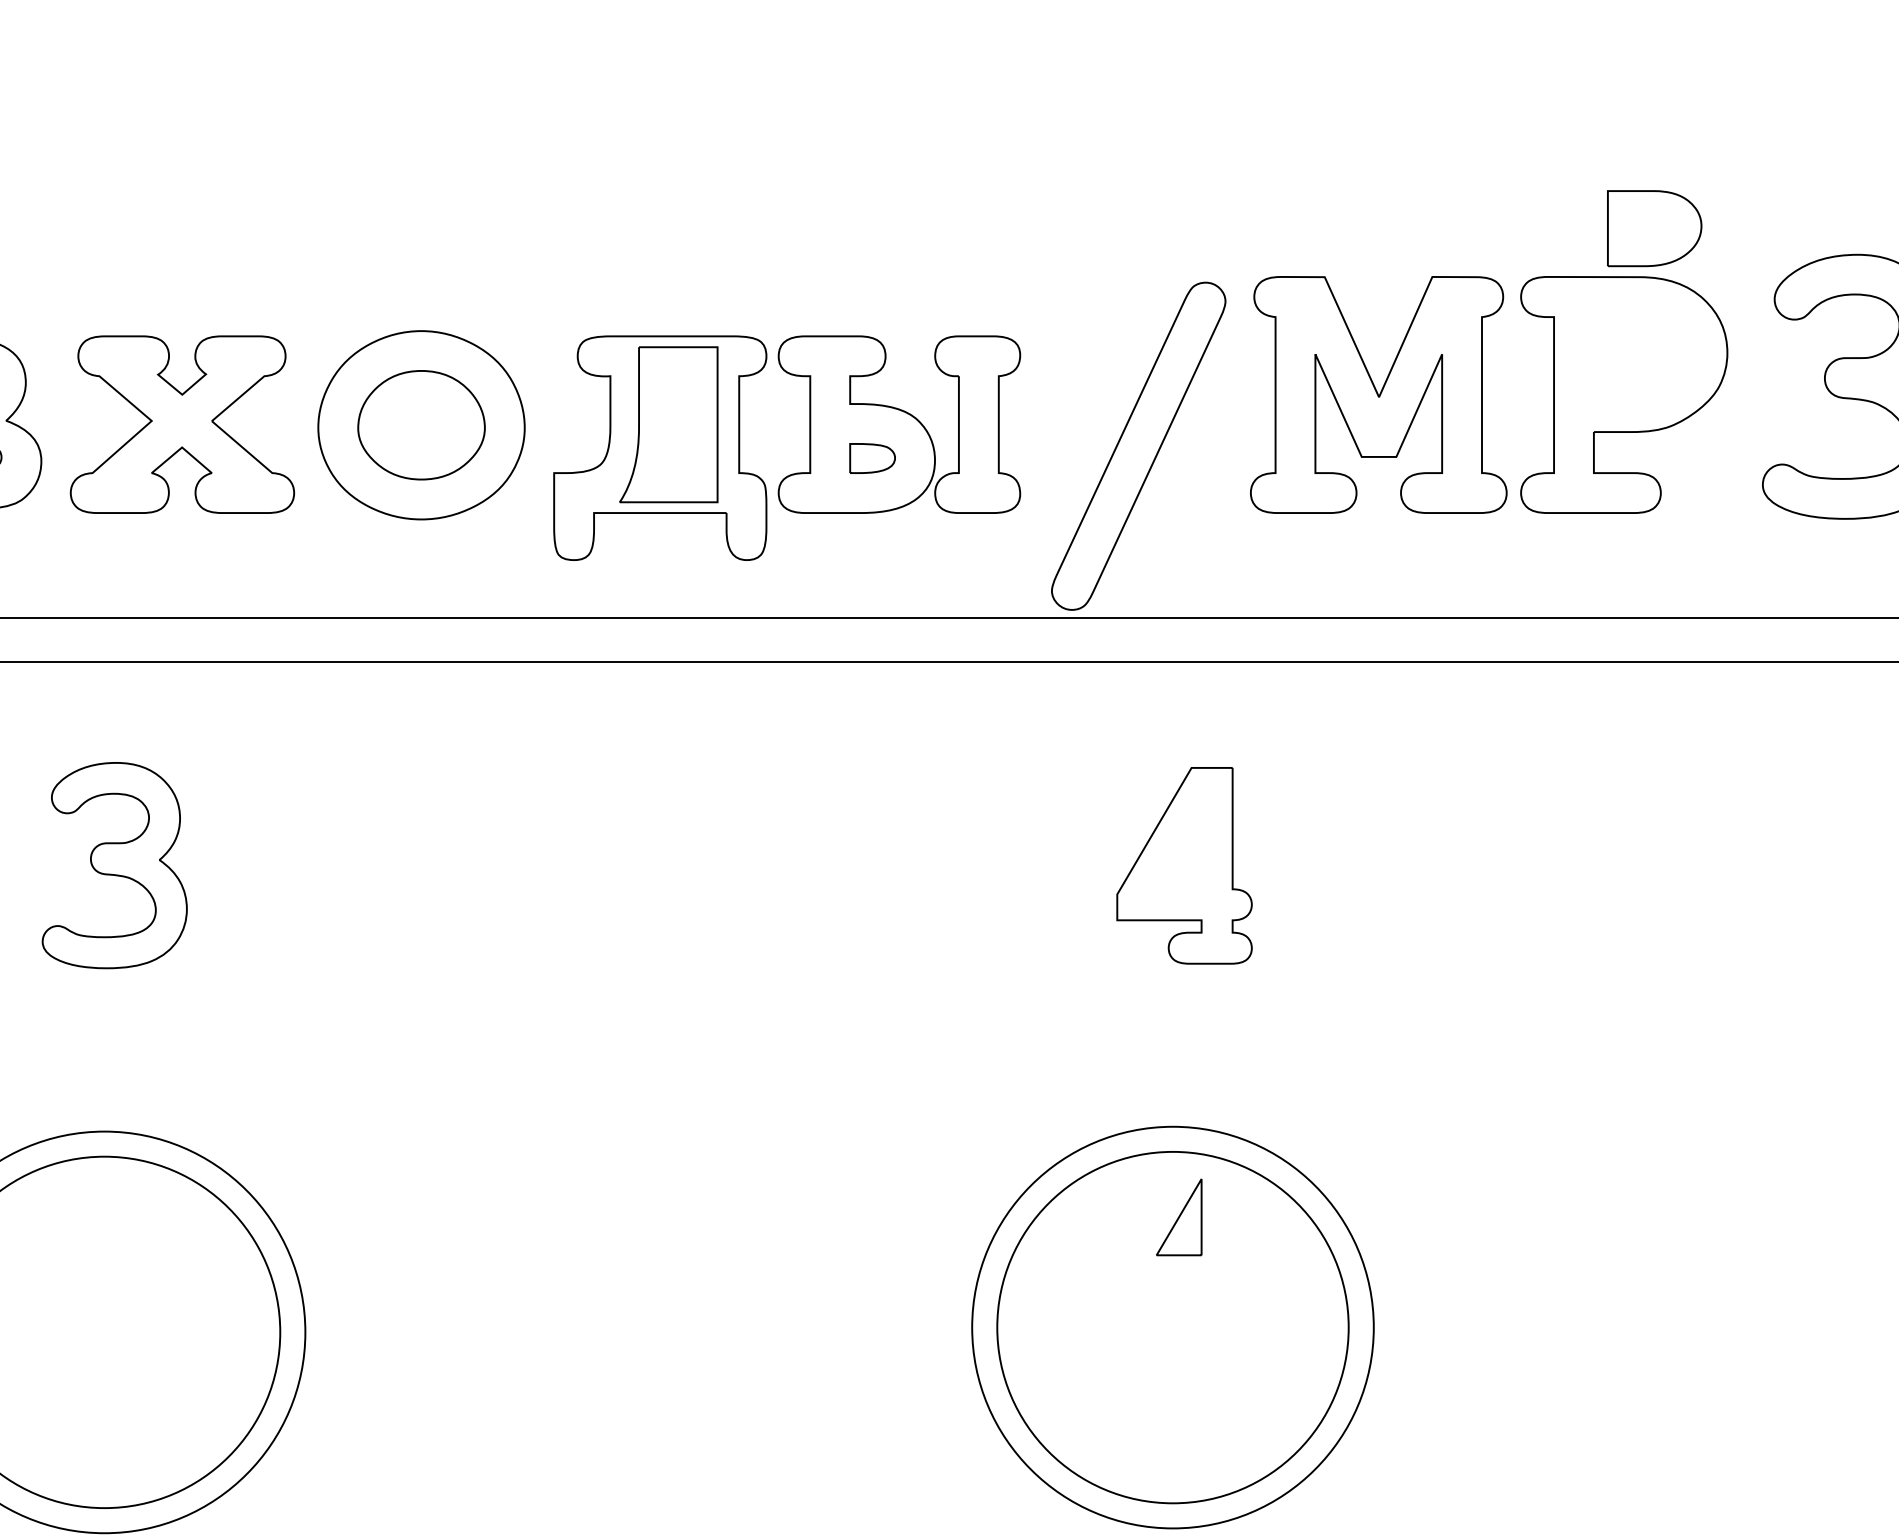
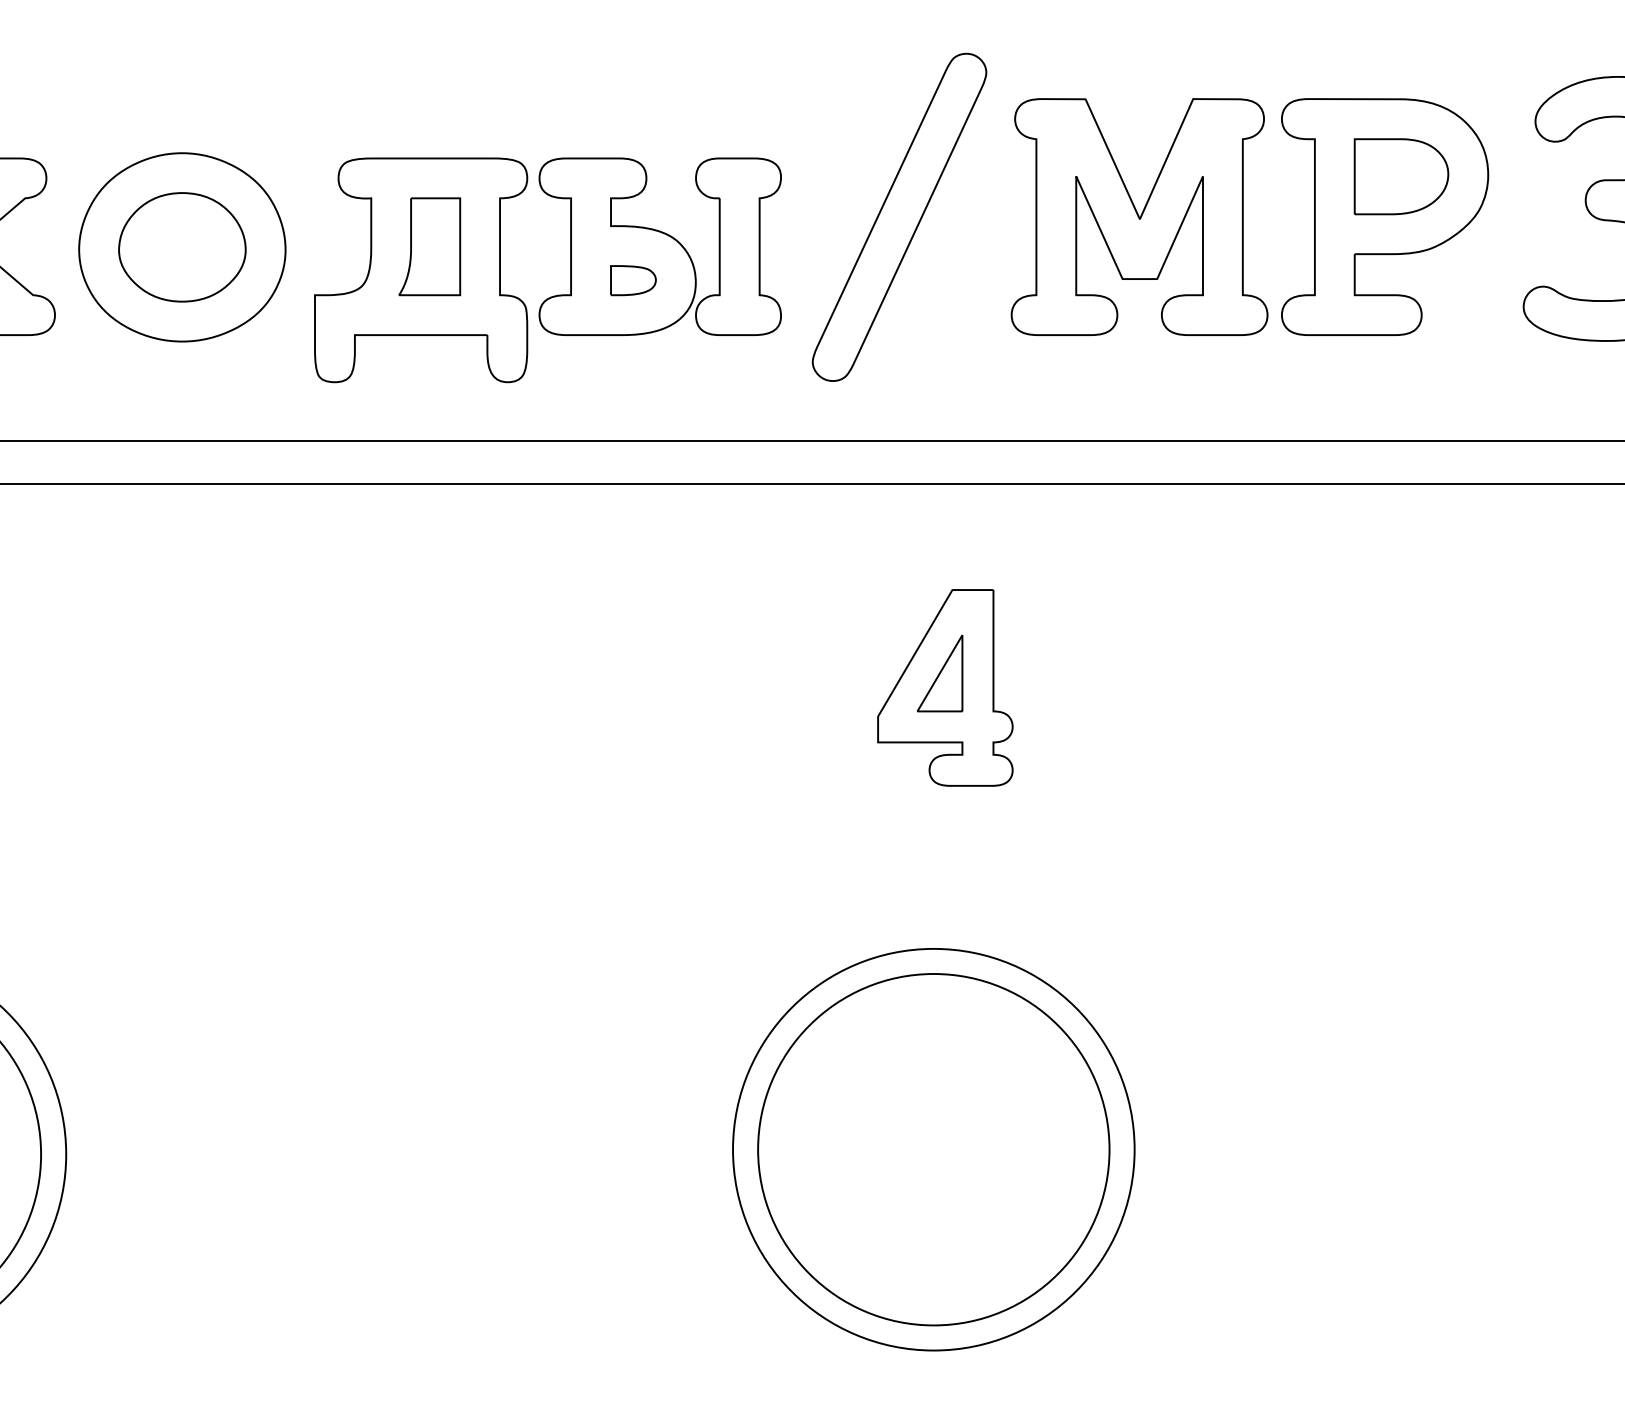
part: (1654, 228) -> (1401, 176), moved
part: (668, 424) -> (429, 246), size x0.62
part: (1138, 445) -> (899, 216), moved
part: (1179, 1217) -> (940, 673), moved

